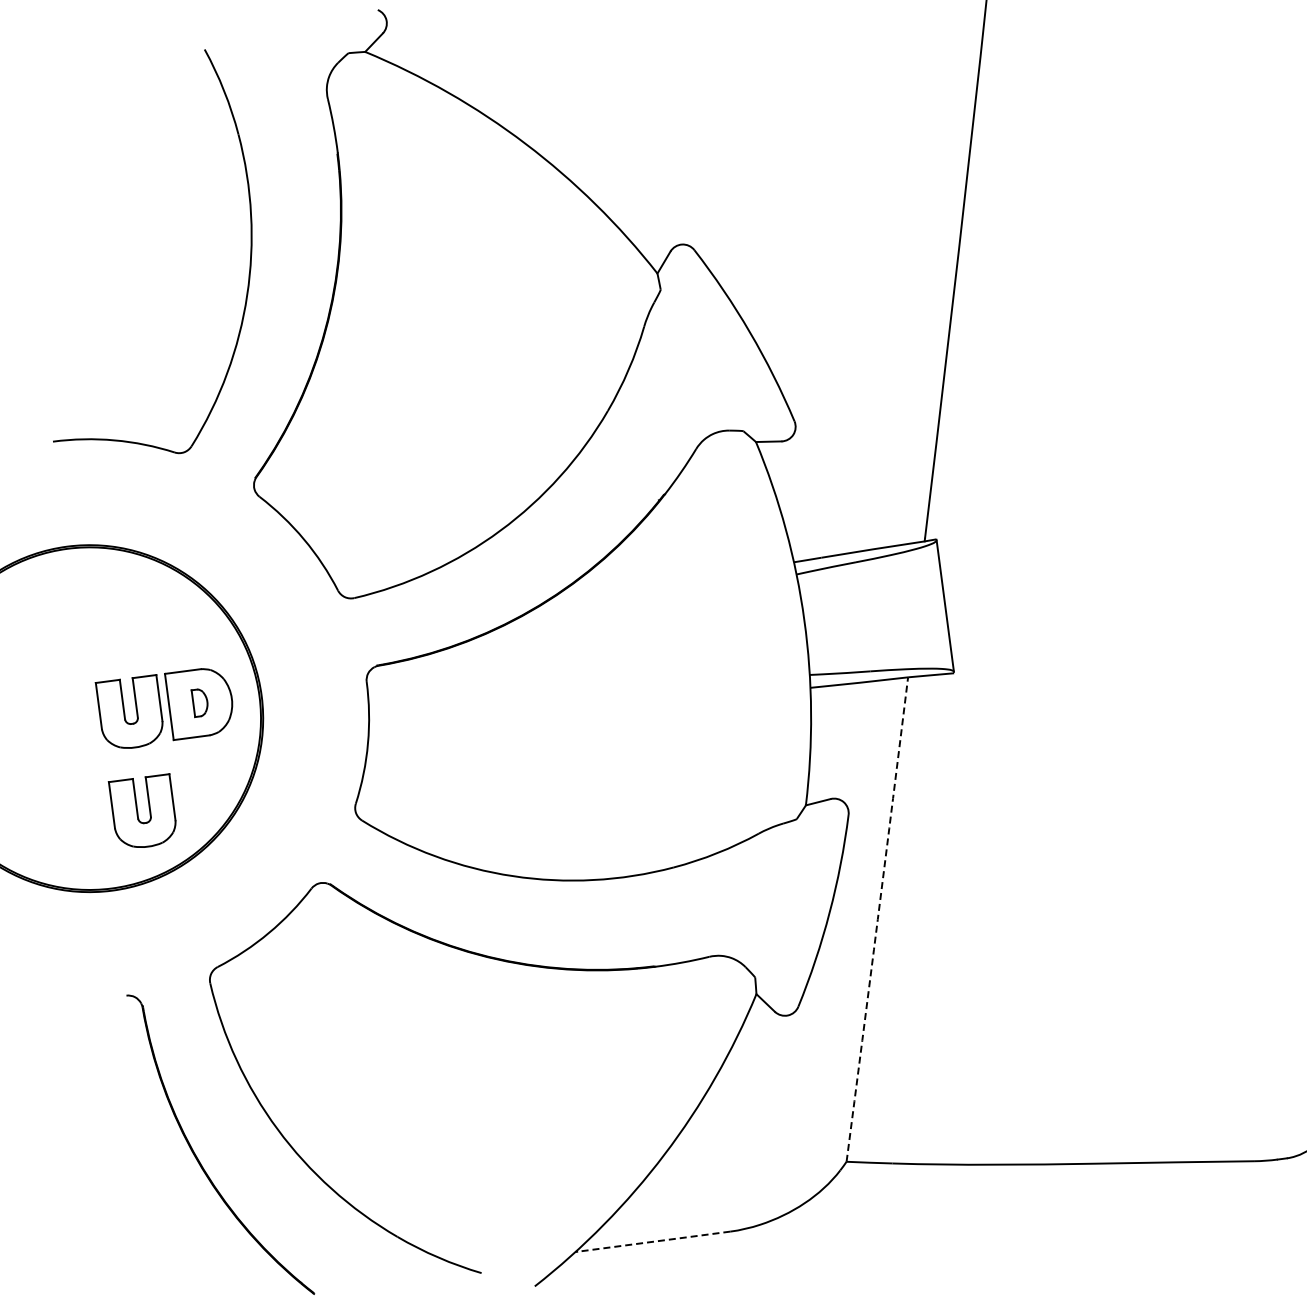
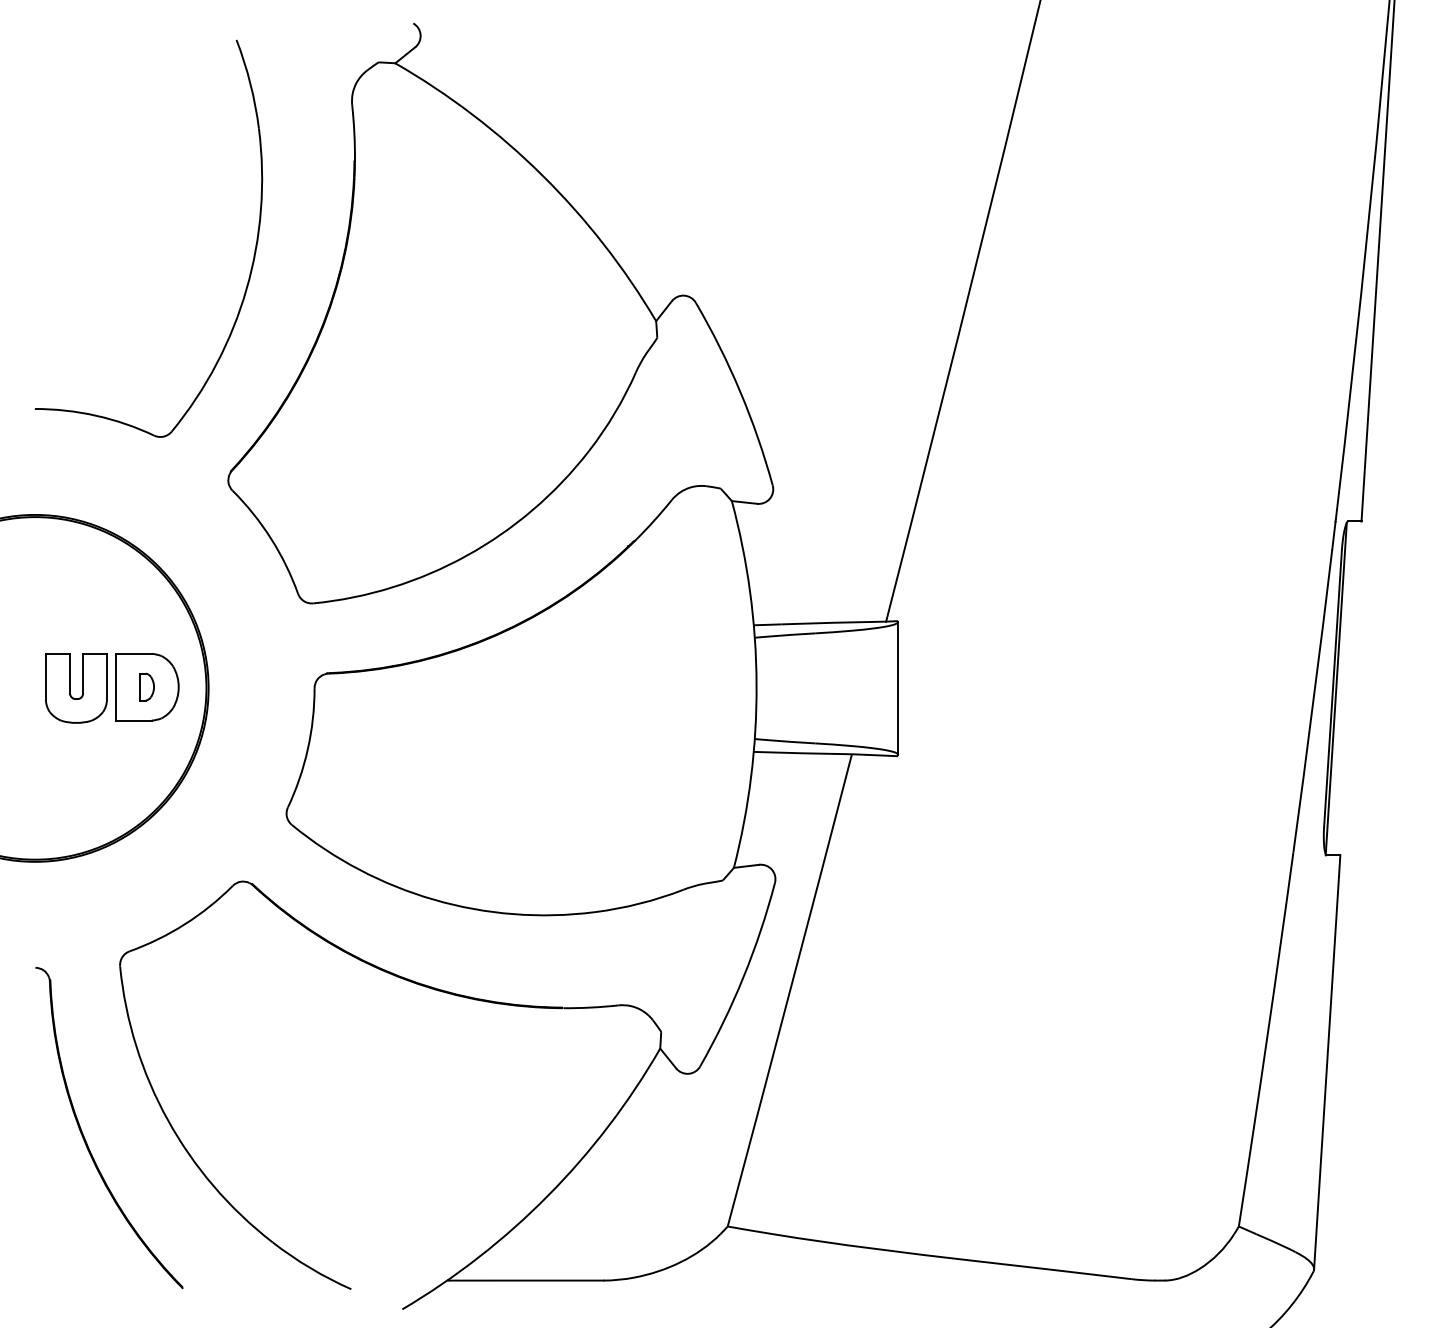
part: (143, 812) -> (76, 788), removed
arc: (878, 919) -> (790, 990), dashed -> solid
line: (654, 1241) -> (526, 1280), dashed -> solid

